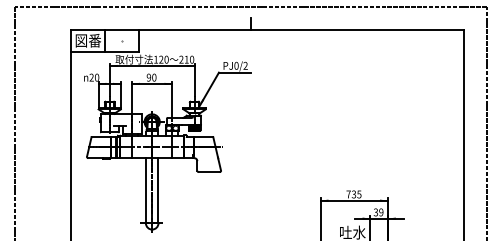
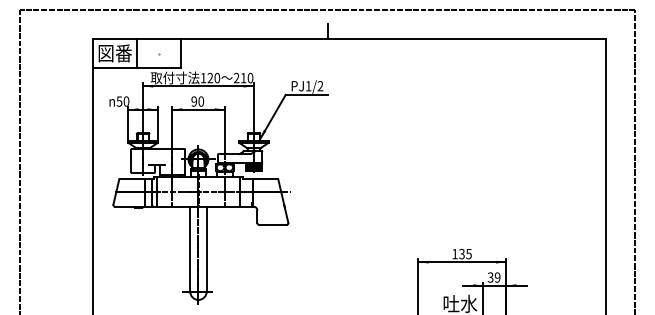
text: (236, 66) -> (308, 86), PJ0/2 -> PJ1/2
text: (91, 77) -> (119, 101), 20 -> 50
text: (348, 194) -> (454, 254), 735 -> 135

